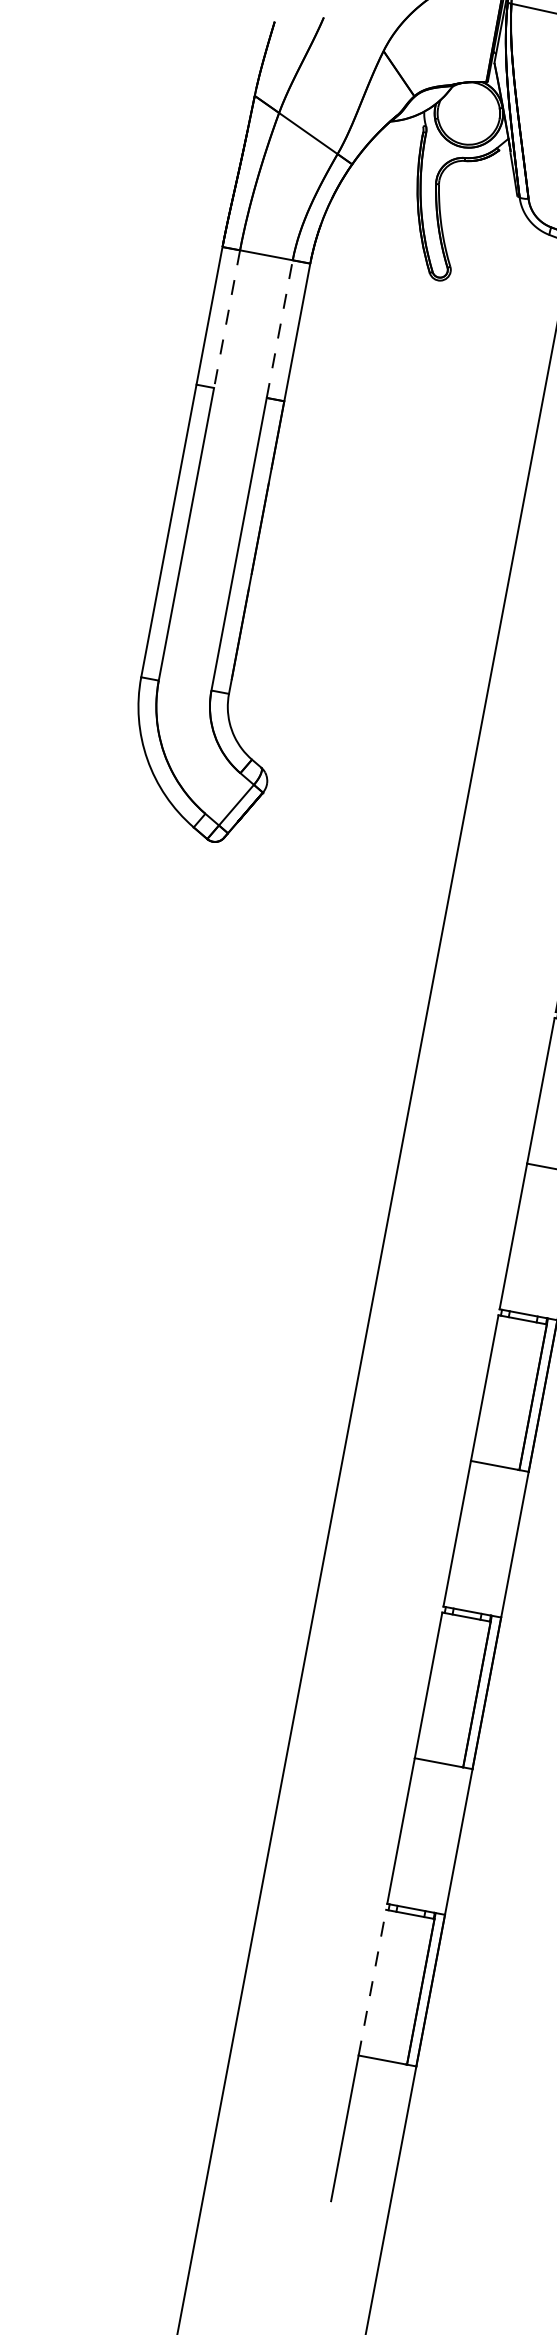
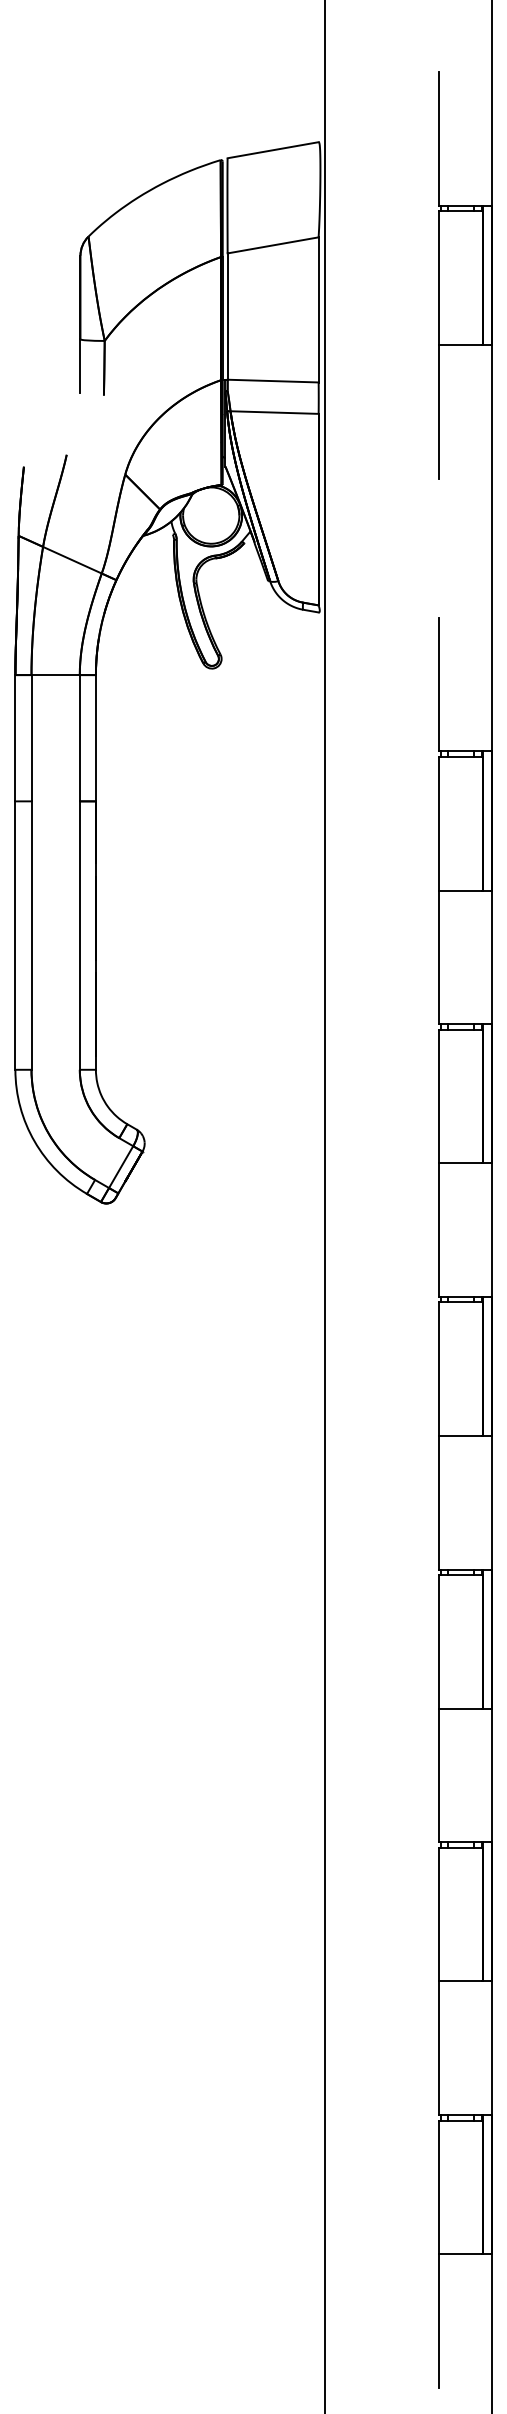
line: (227, 319) -> (31, 738), dashed -> solid
line: (279, 328) -> (79, 737), dashed -> solid
line: (372, 1982) -> (438, 2187), dashed -> solid

